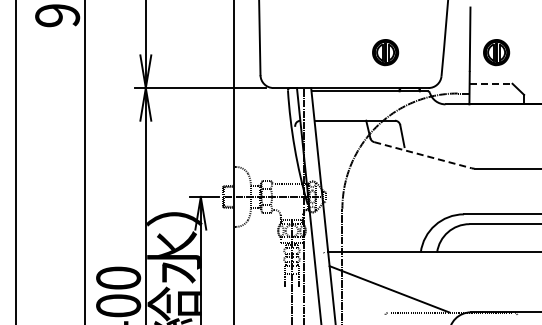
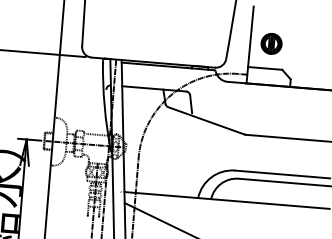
part: (385, 52) -> (183, 36), removed
line: (491, 83) -> (265, 68), dashed -> solid
line: (423, 155) -> (206, 121), dashed -> solid

